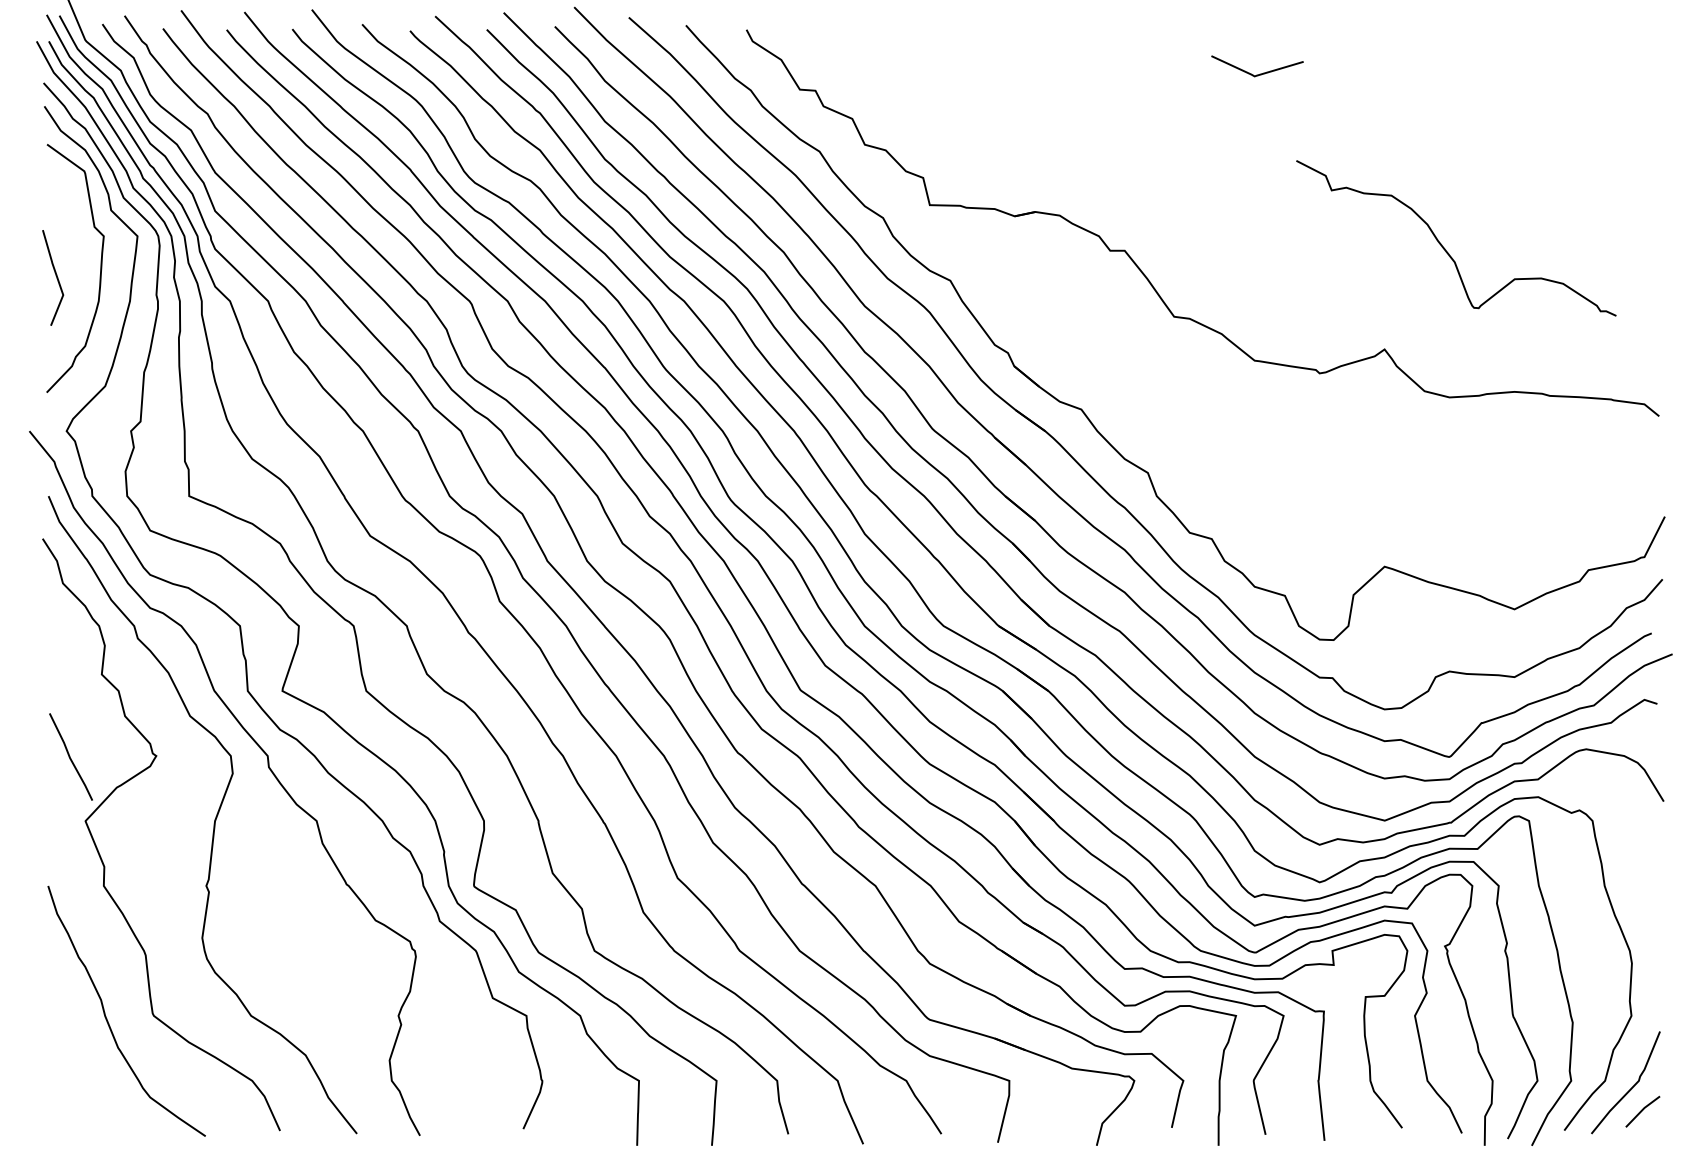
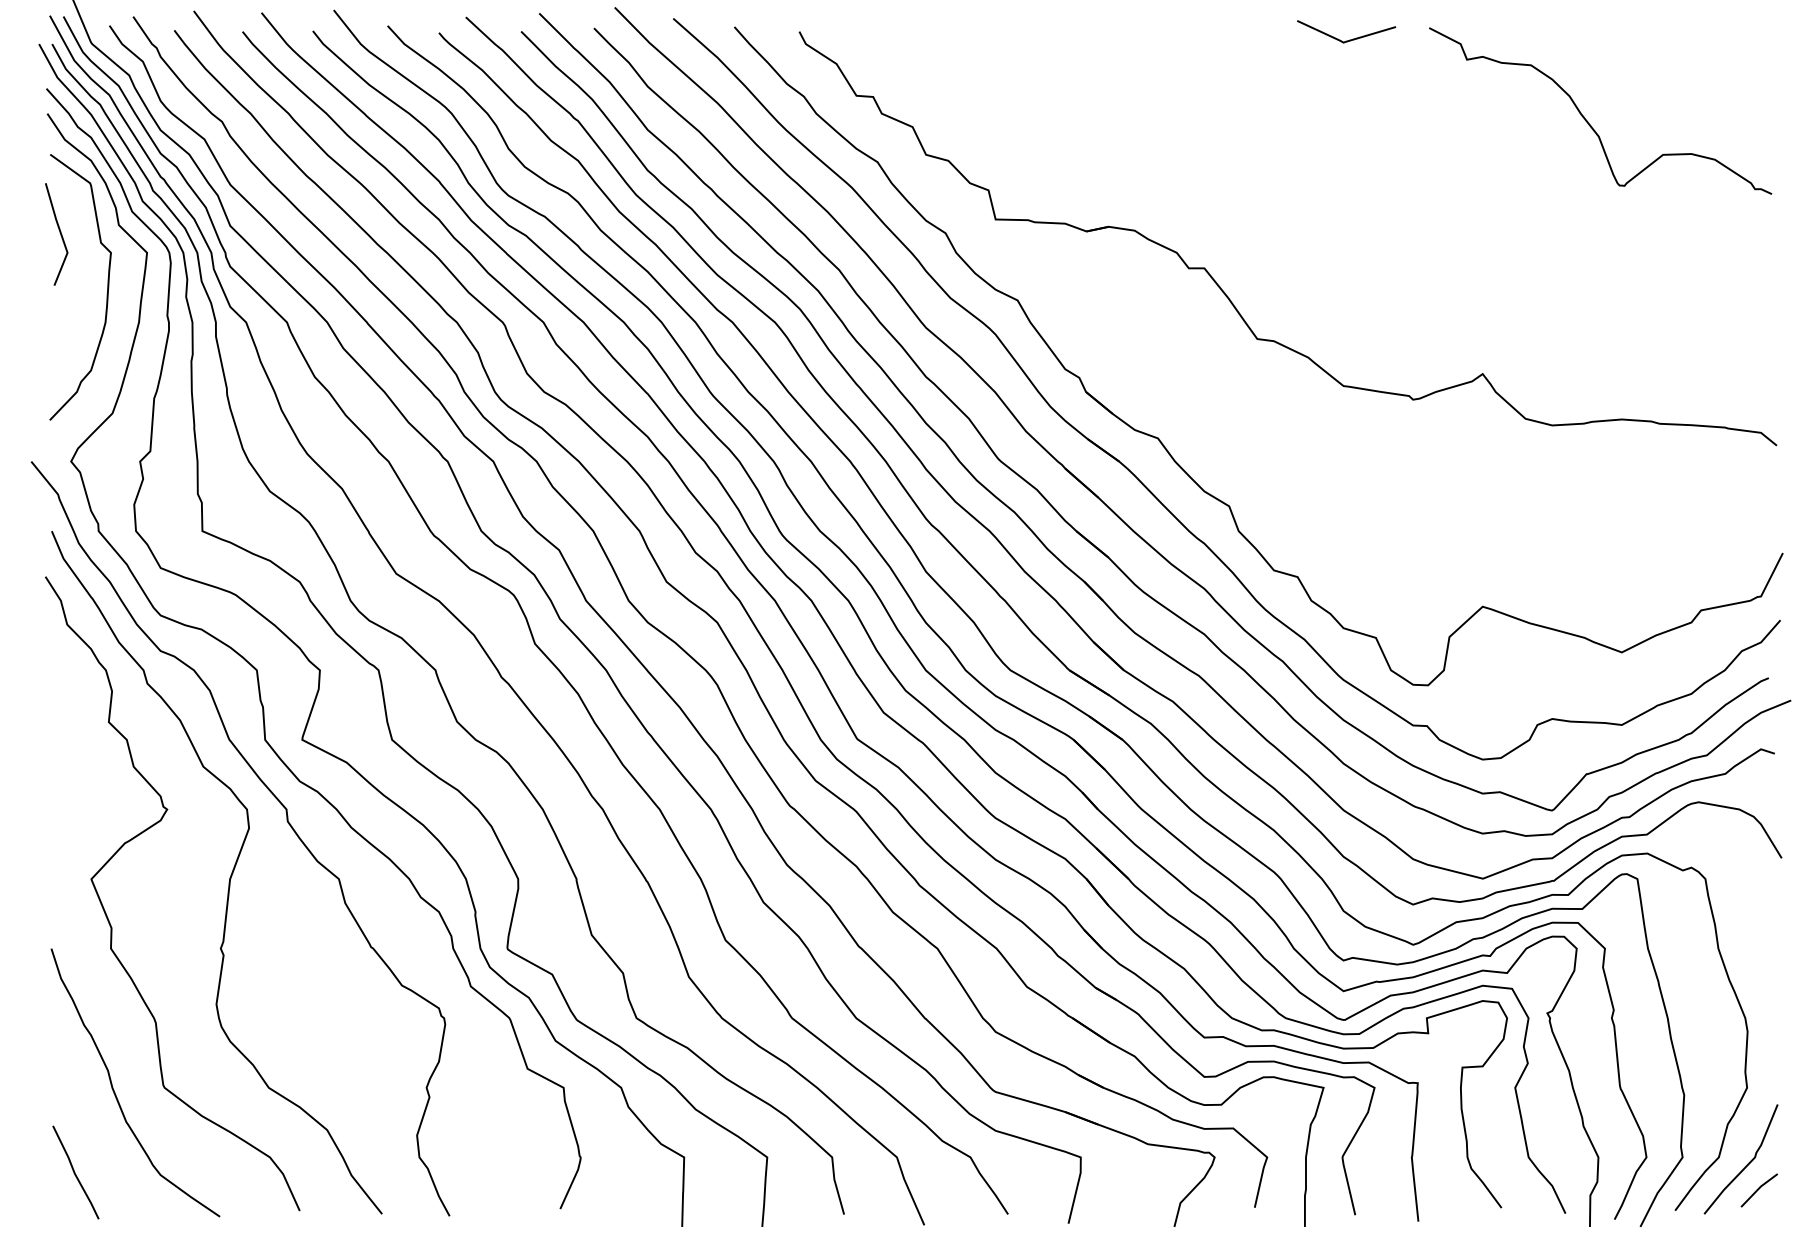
line: (1260, 73) -> (1349, 39), moved
curve: (1445, 248) -> (1588, 121), moved
line: (55, 276) -> (59, 232), moved
line: (70, 756) -> (75, 1172), moved

